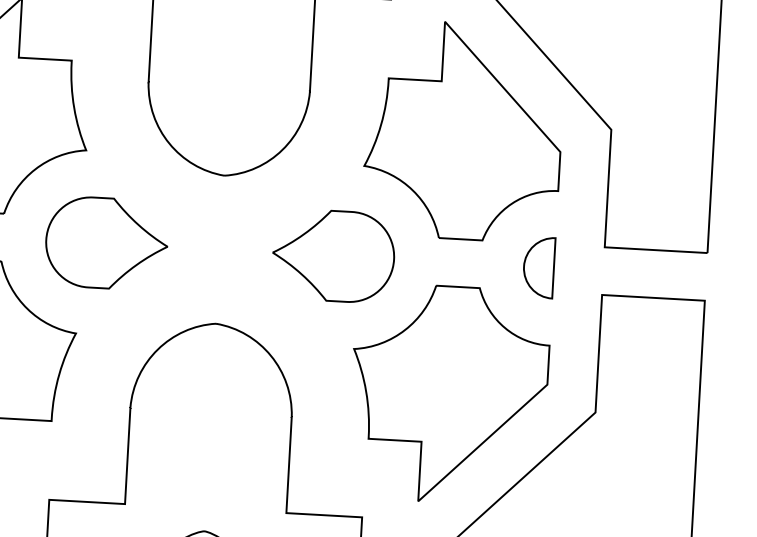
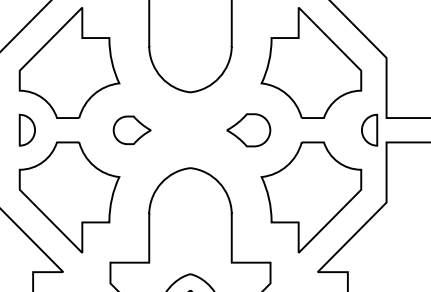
part: (104, 243) -> (131, 130), size x0.6
part: (333, 256) -> (248, 130), size x0.7
part: (538, 266) -> (369, 129), moved

